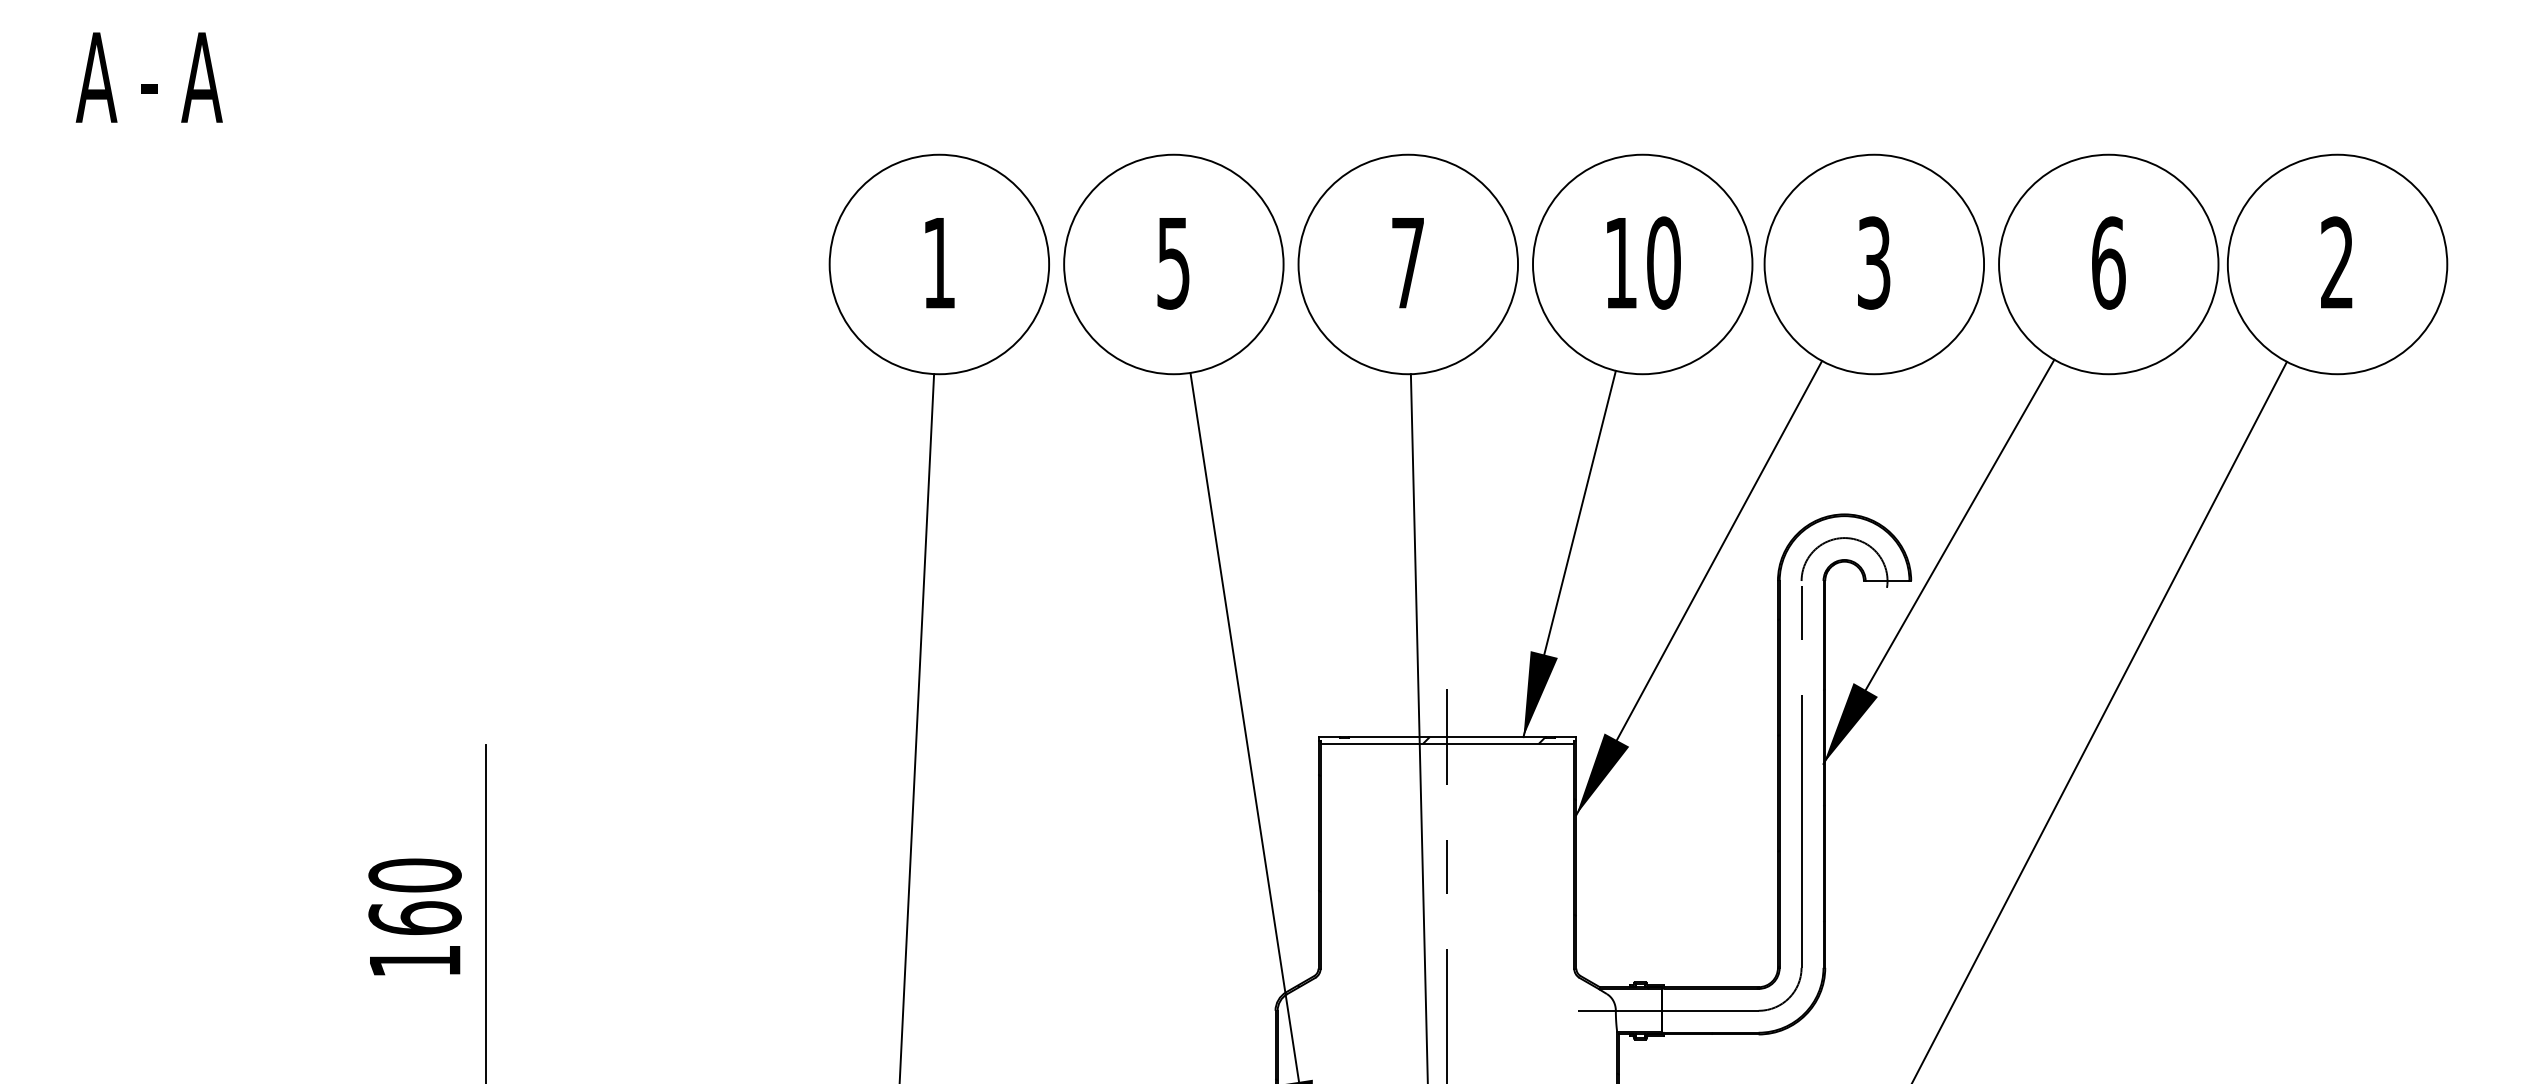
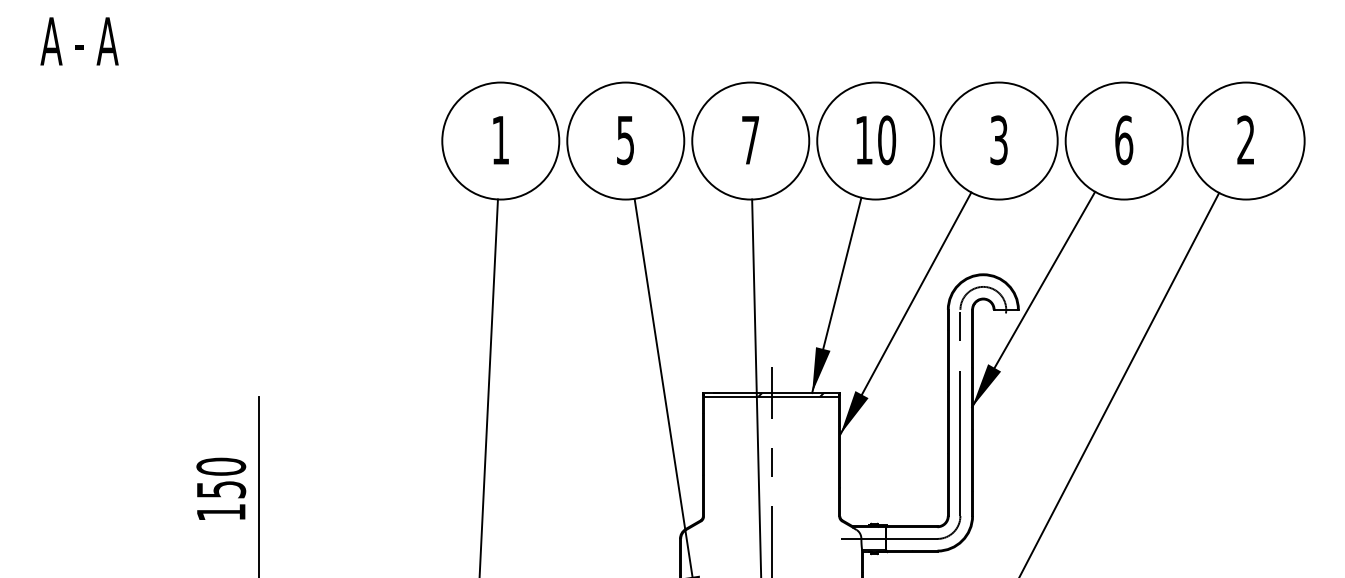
text: (415, 918) -> (221, 489), 160 -> 150

